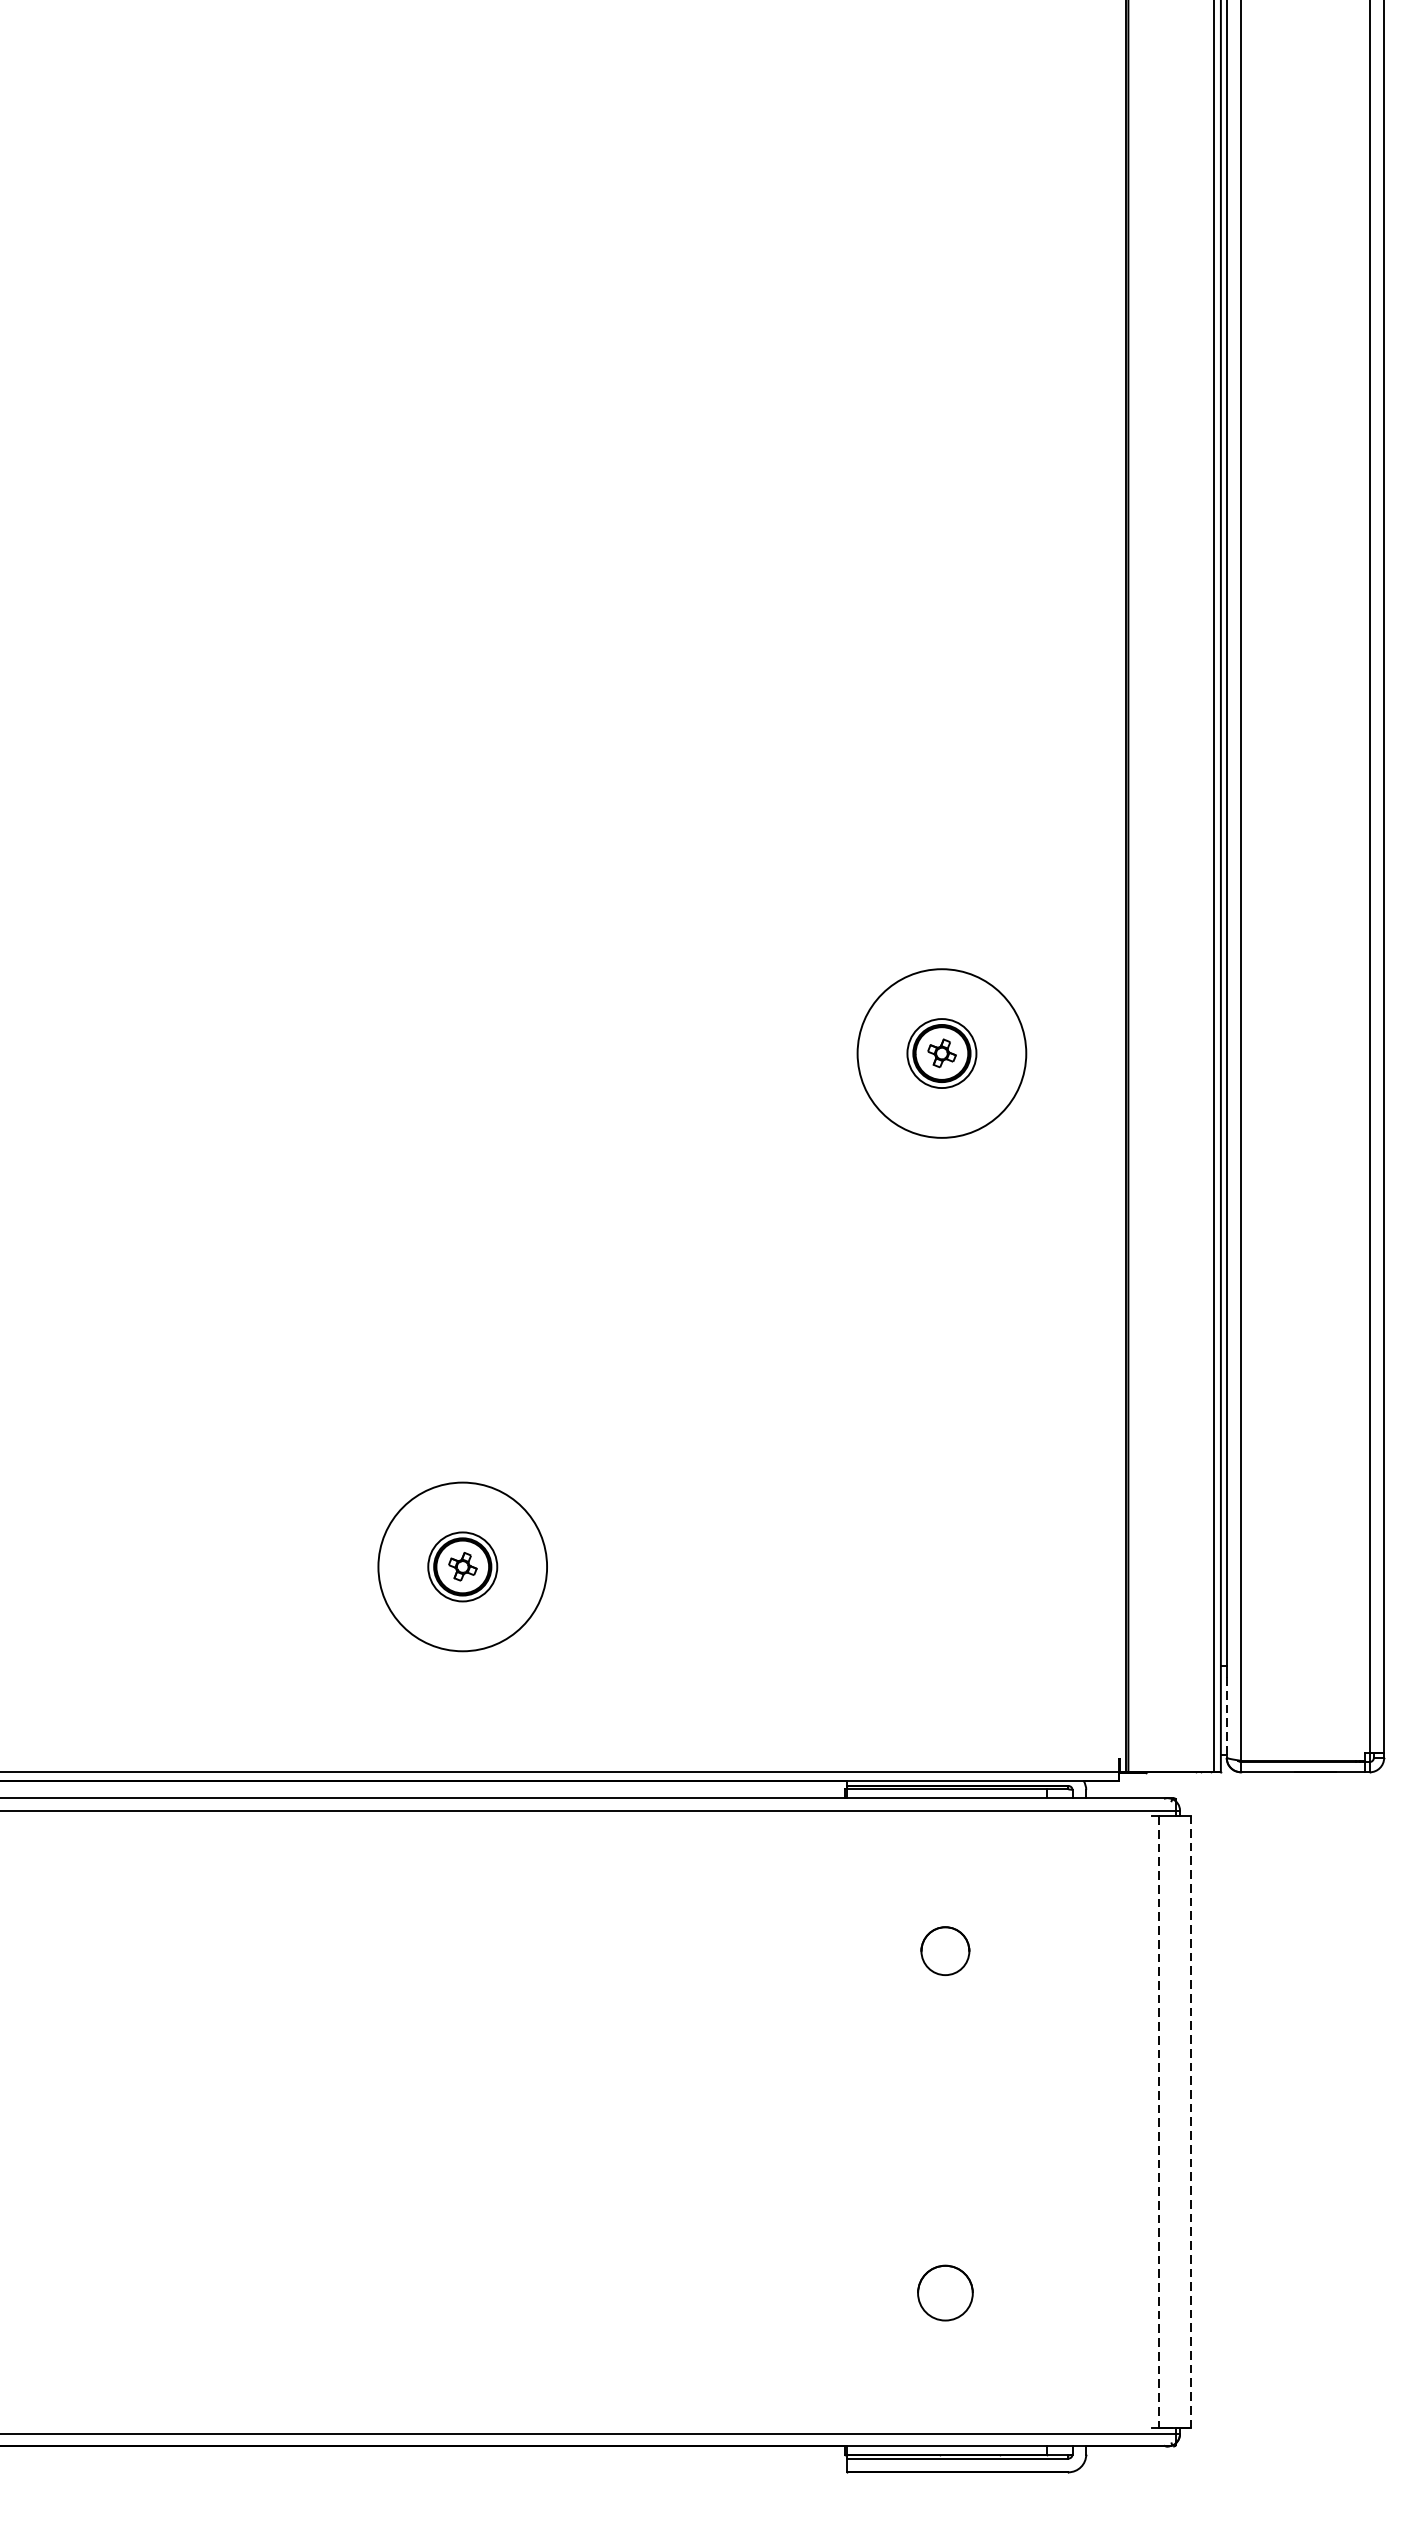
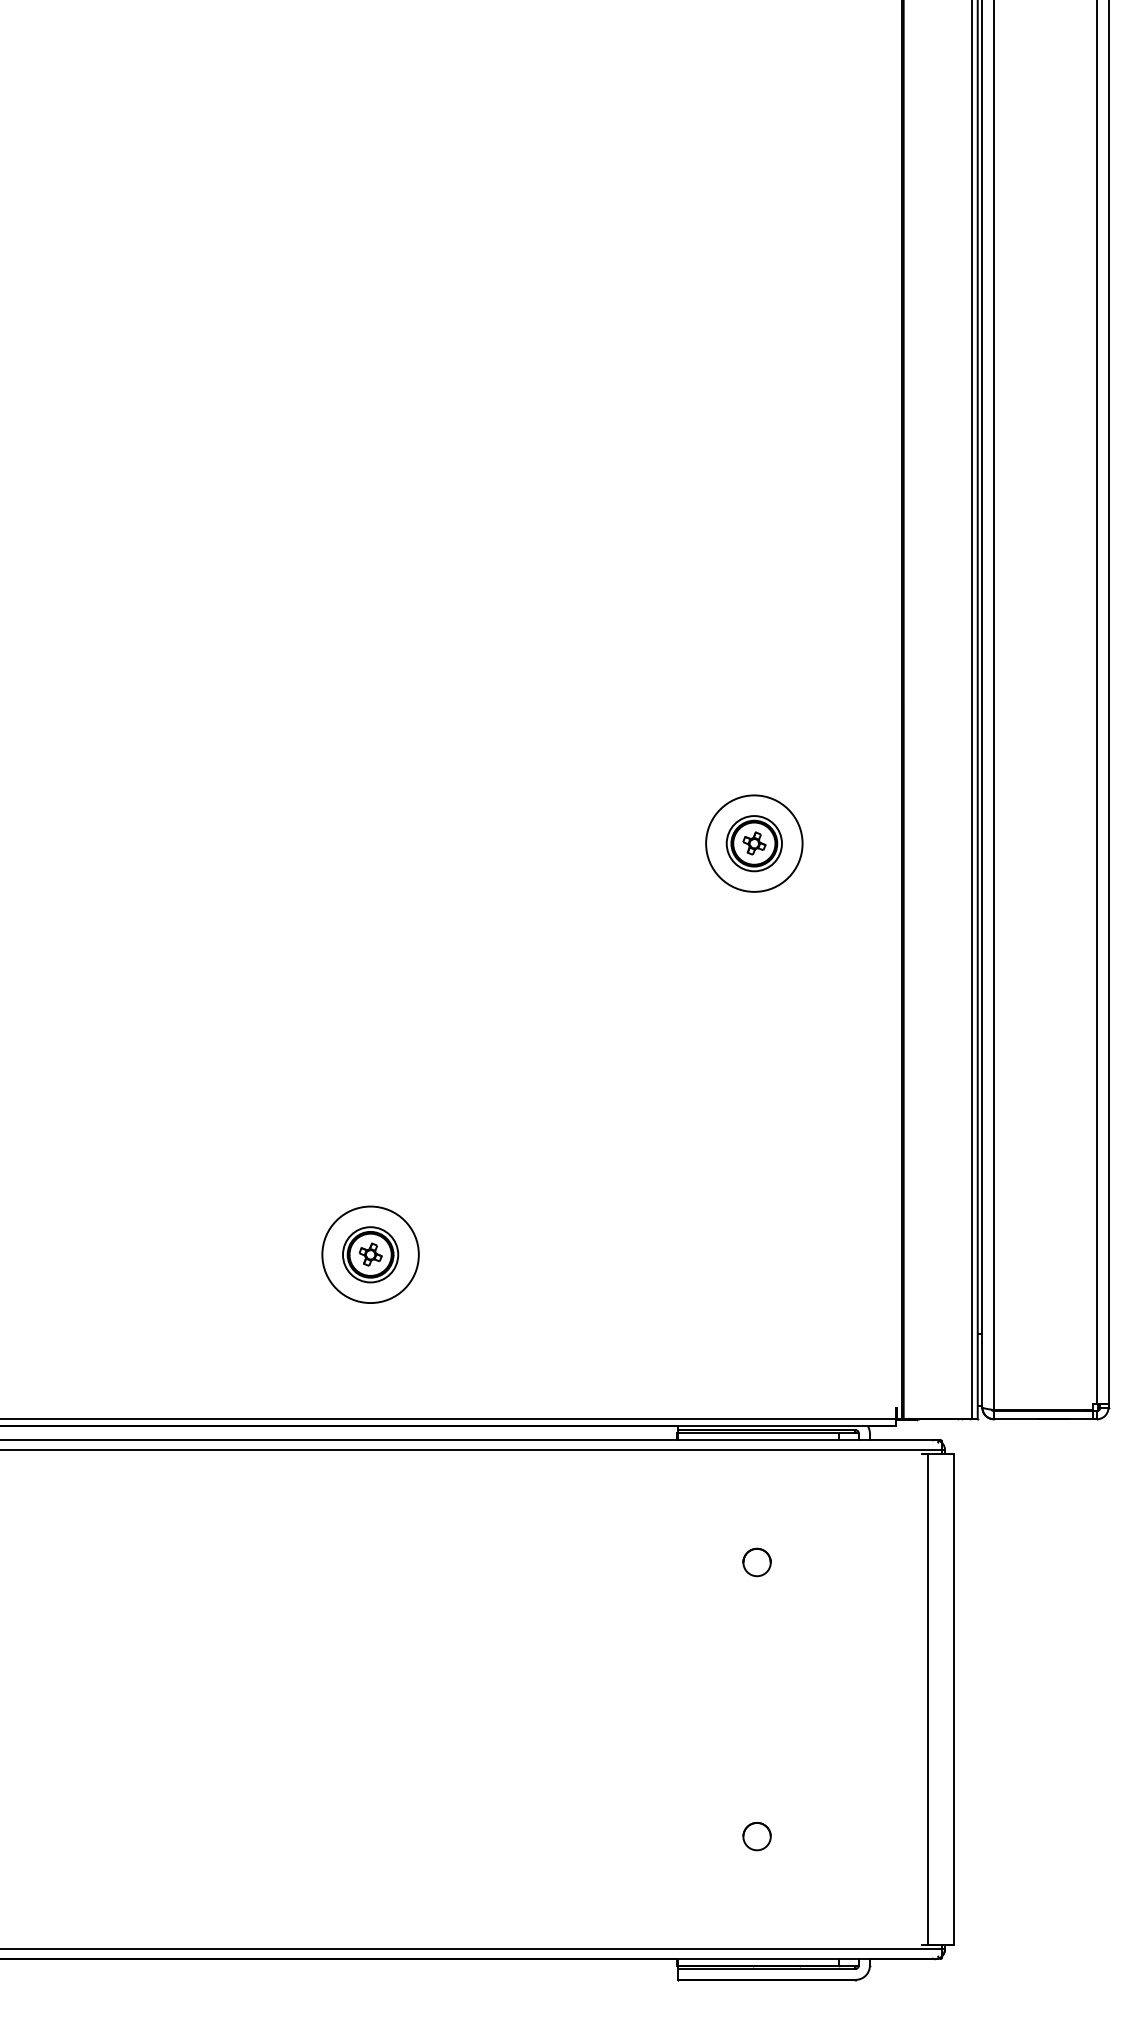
circle: (942, 1053) -> (754, 843), size x0.71
circle: (462, 1566) -> (370, 1254), size x0.71
line: (1226, 1717) -> (982, 1375), dashed -> solid
part: (944, 1951) -> (756, 1562), size x0.71
line: (1190, 2122) -> (953, 1699), dashed -> solid
line: (1159, 2123) -> (928, 1700), dashed -> solid
circle: (944, 2293) -> (756, 1836), size x0.62

